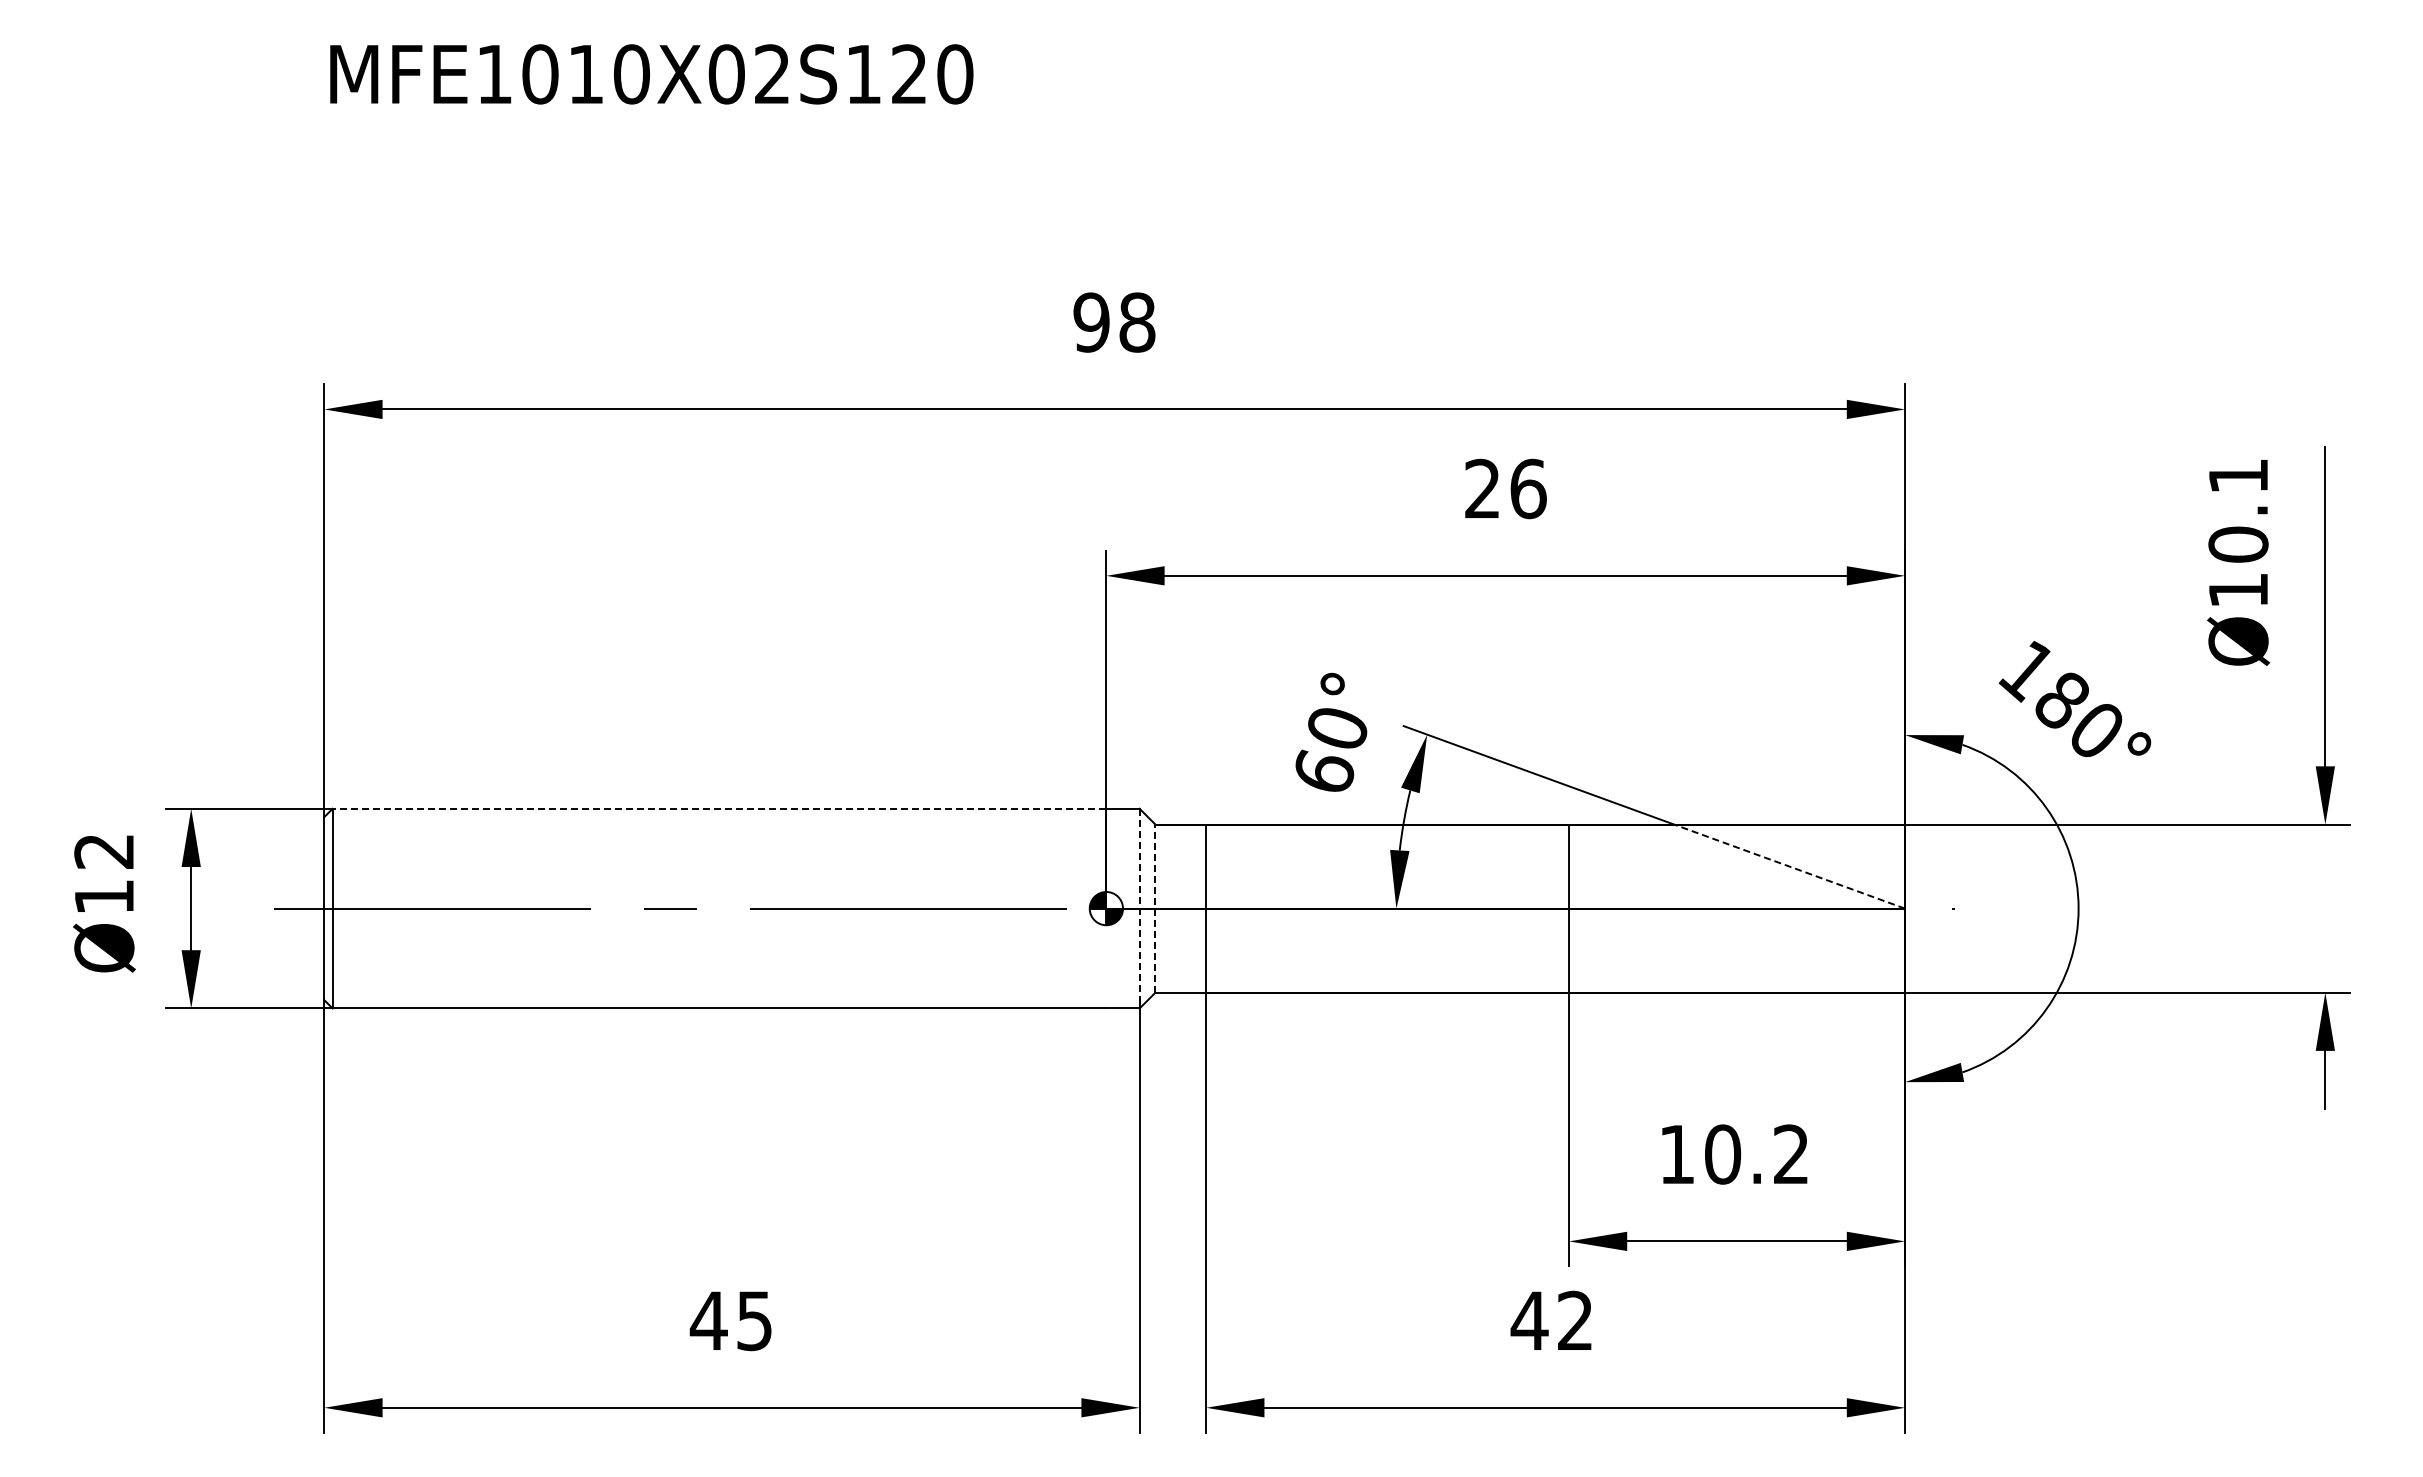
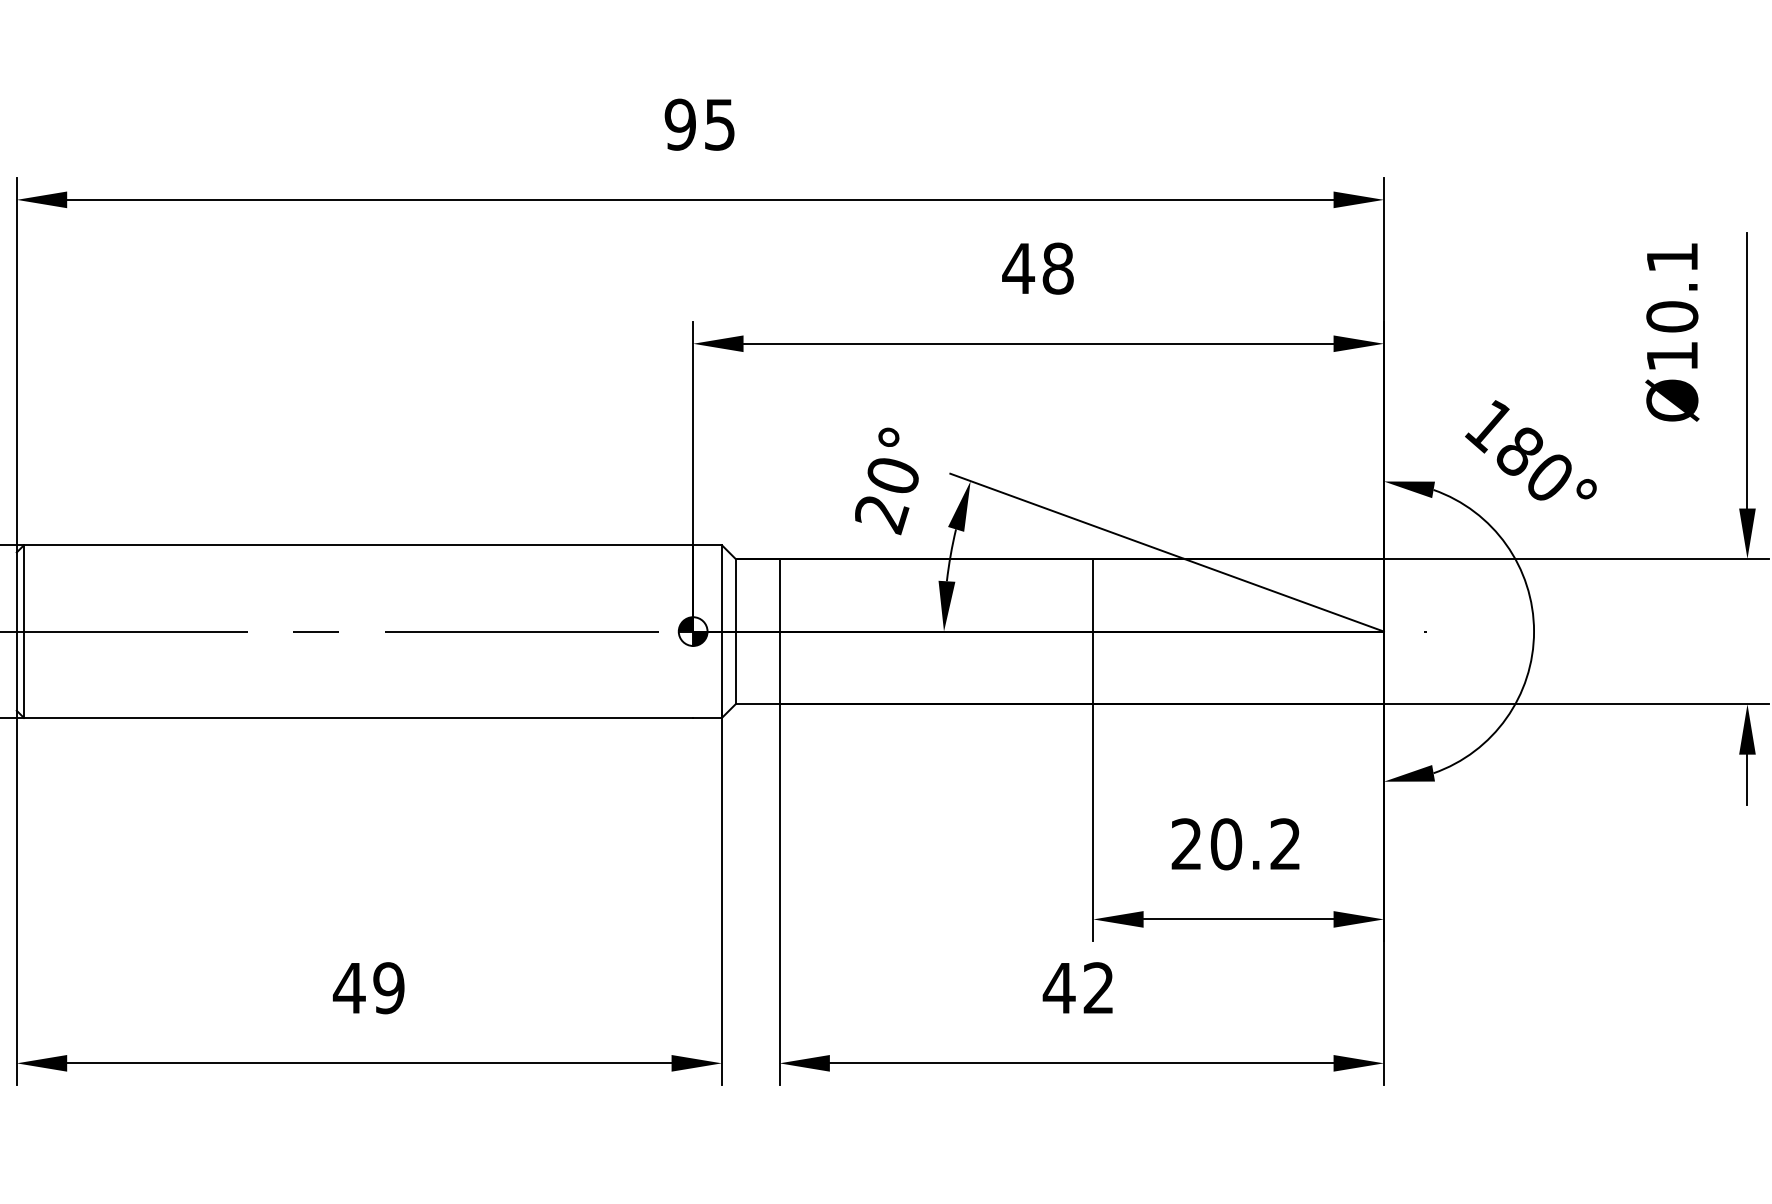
text: (1137, 322) -> (720, 124), 98 -> 95
text: (1504, 488) -> (1037, 268), 26 -> 48
text: (1324, 773) -> (881, 514), 60° -> 20°
line: (719, 808) -> (358, 545), dashed -> solid
line: (1789, 866) -> (1284, 595), dashed -> solid
line: (1139, 908) -> (721, 631), dashed -> solid
line: (1155, 908) -> (735, 631), dashed -> solid
text: (1676, 1153) -> (1186, 843), 10.2 -> 20.2
text: (754, 1320) -> (388, 987), 45 -> 49

